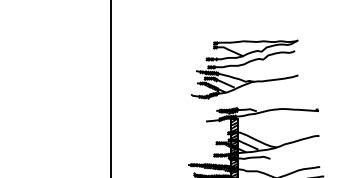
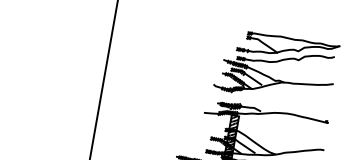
part: (244, 69) -> (276, 67), moved

